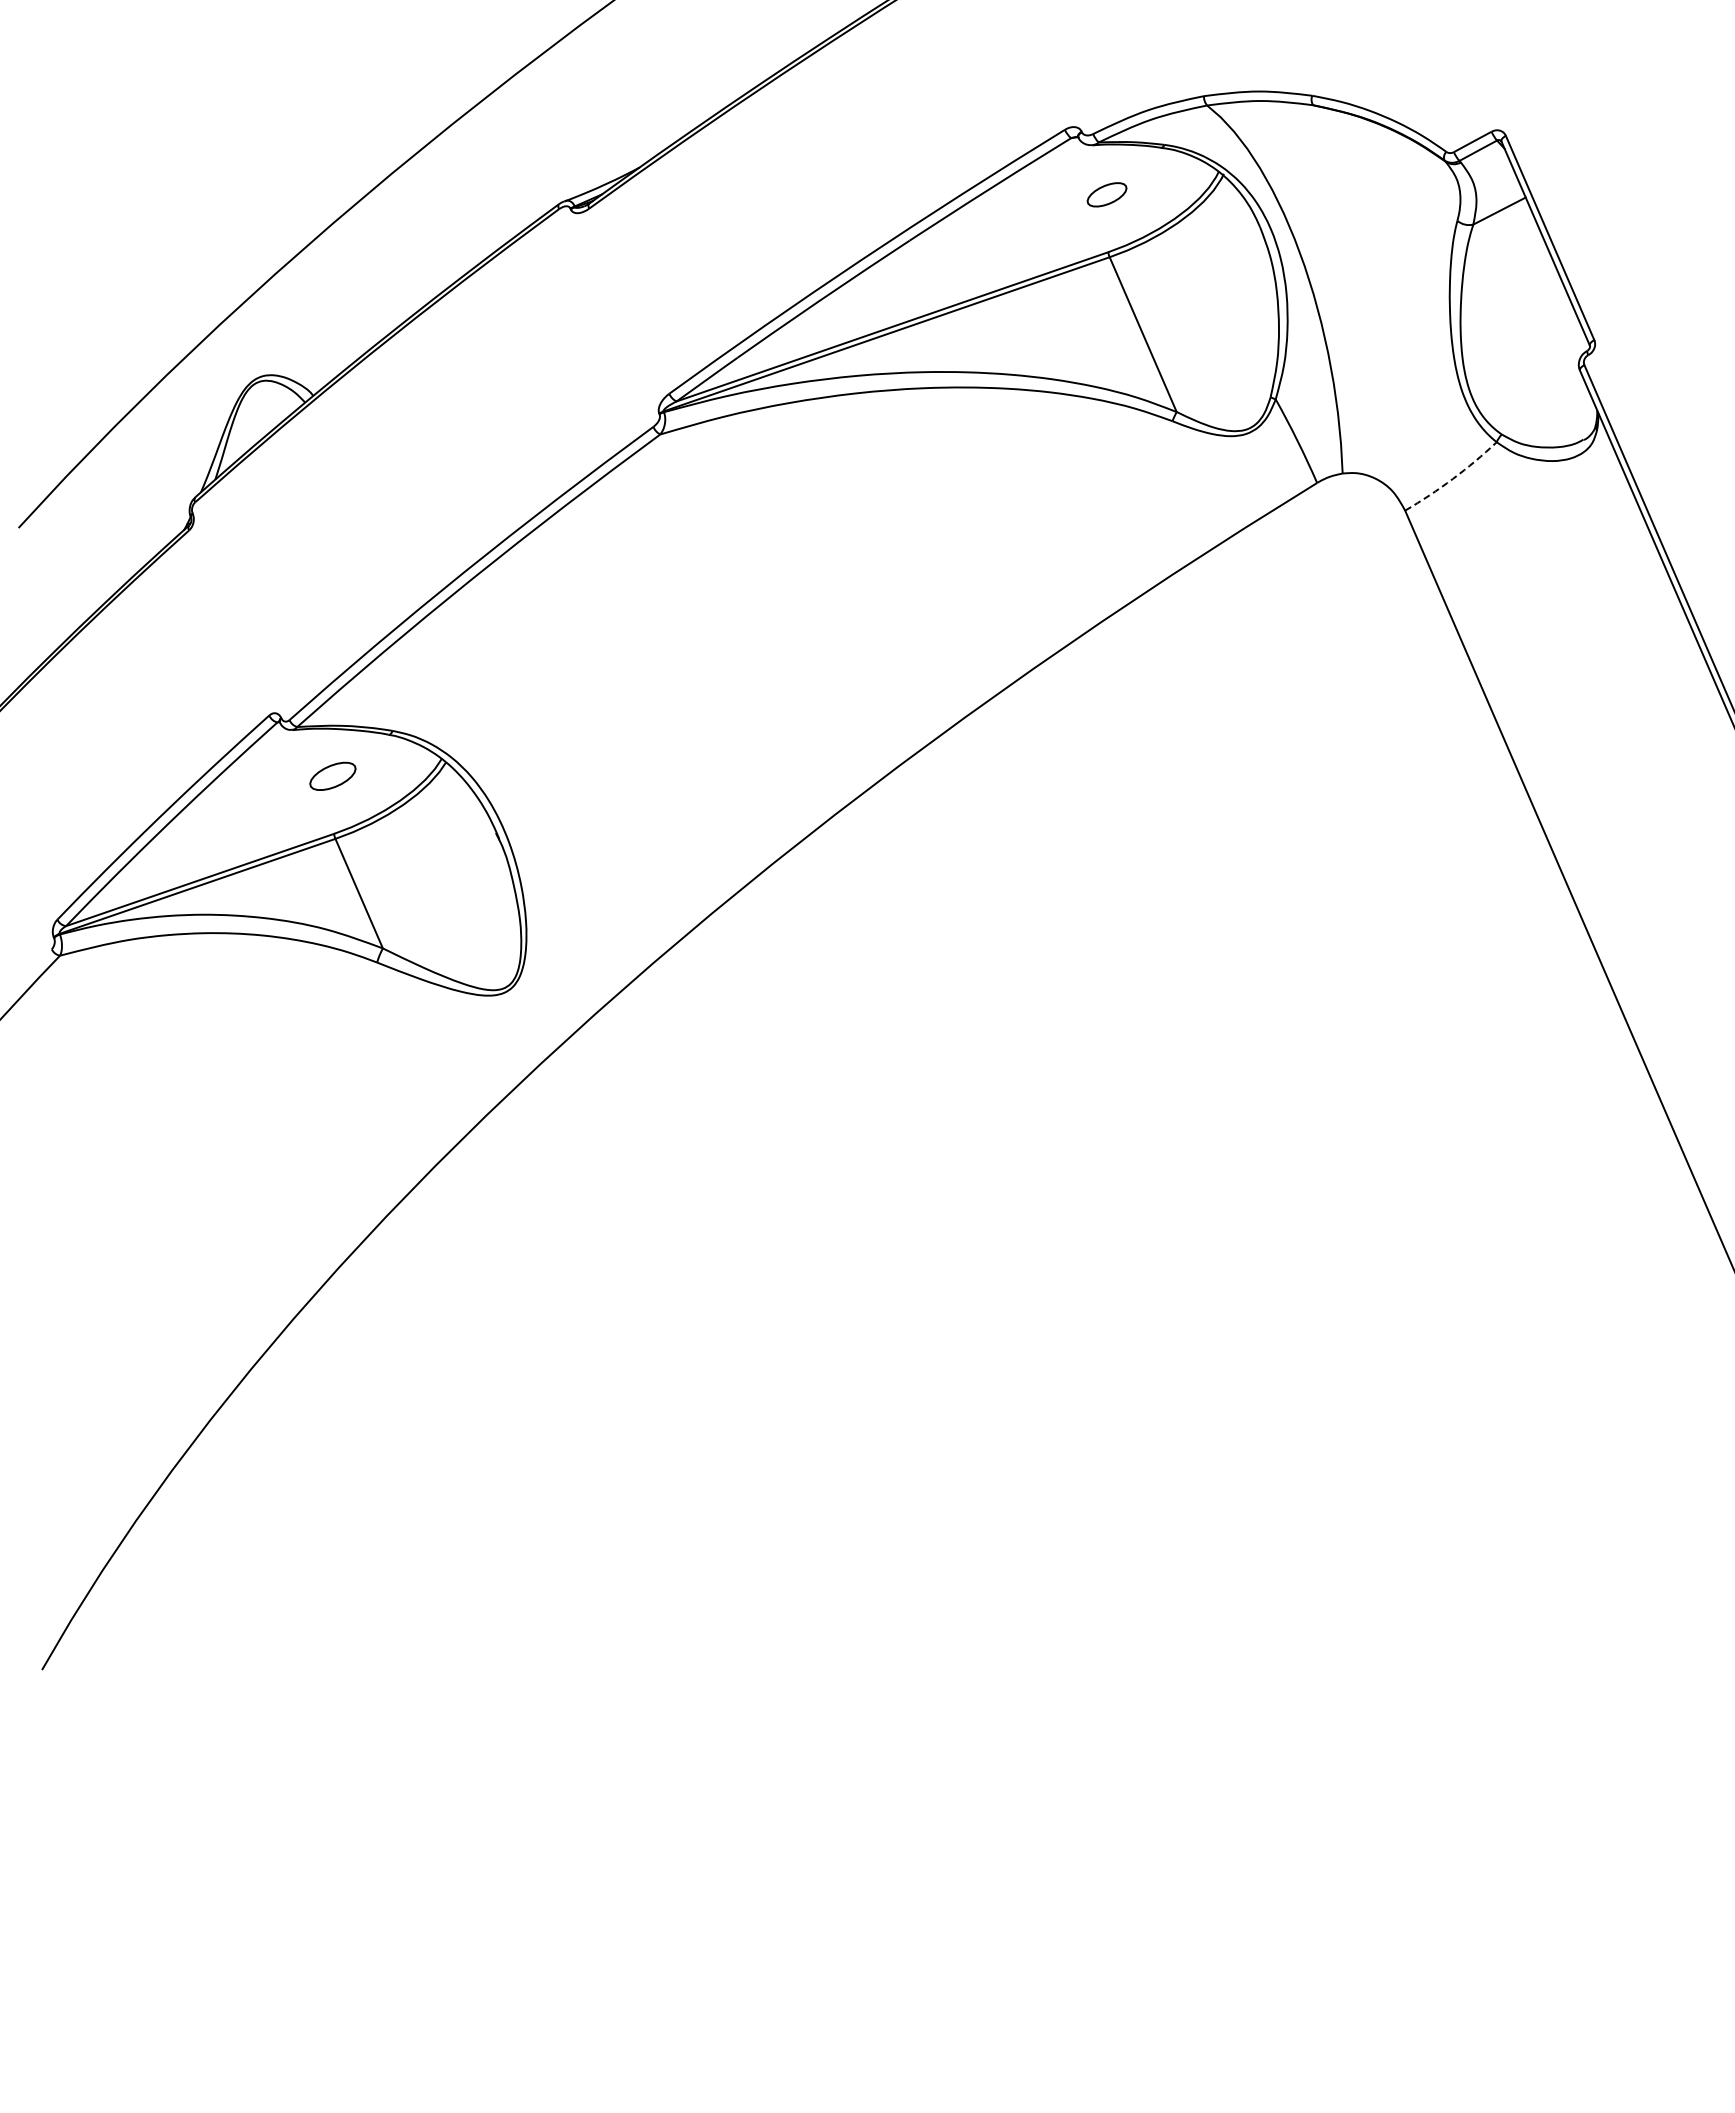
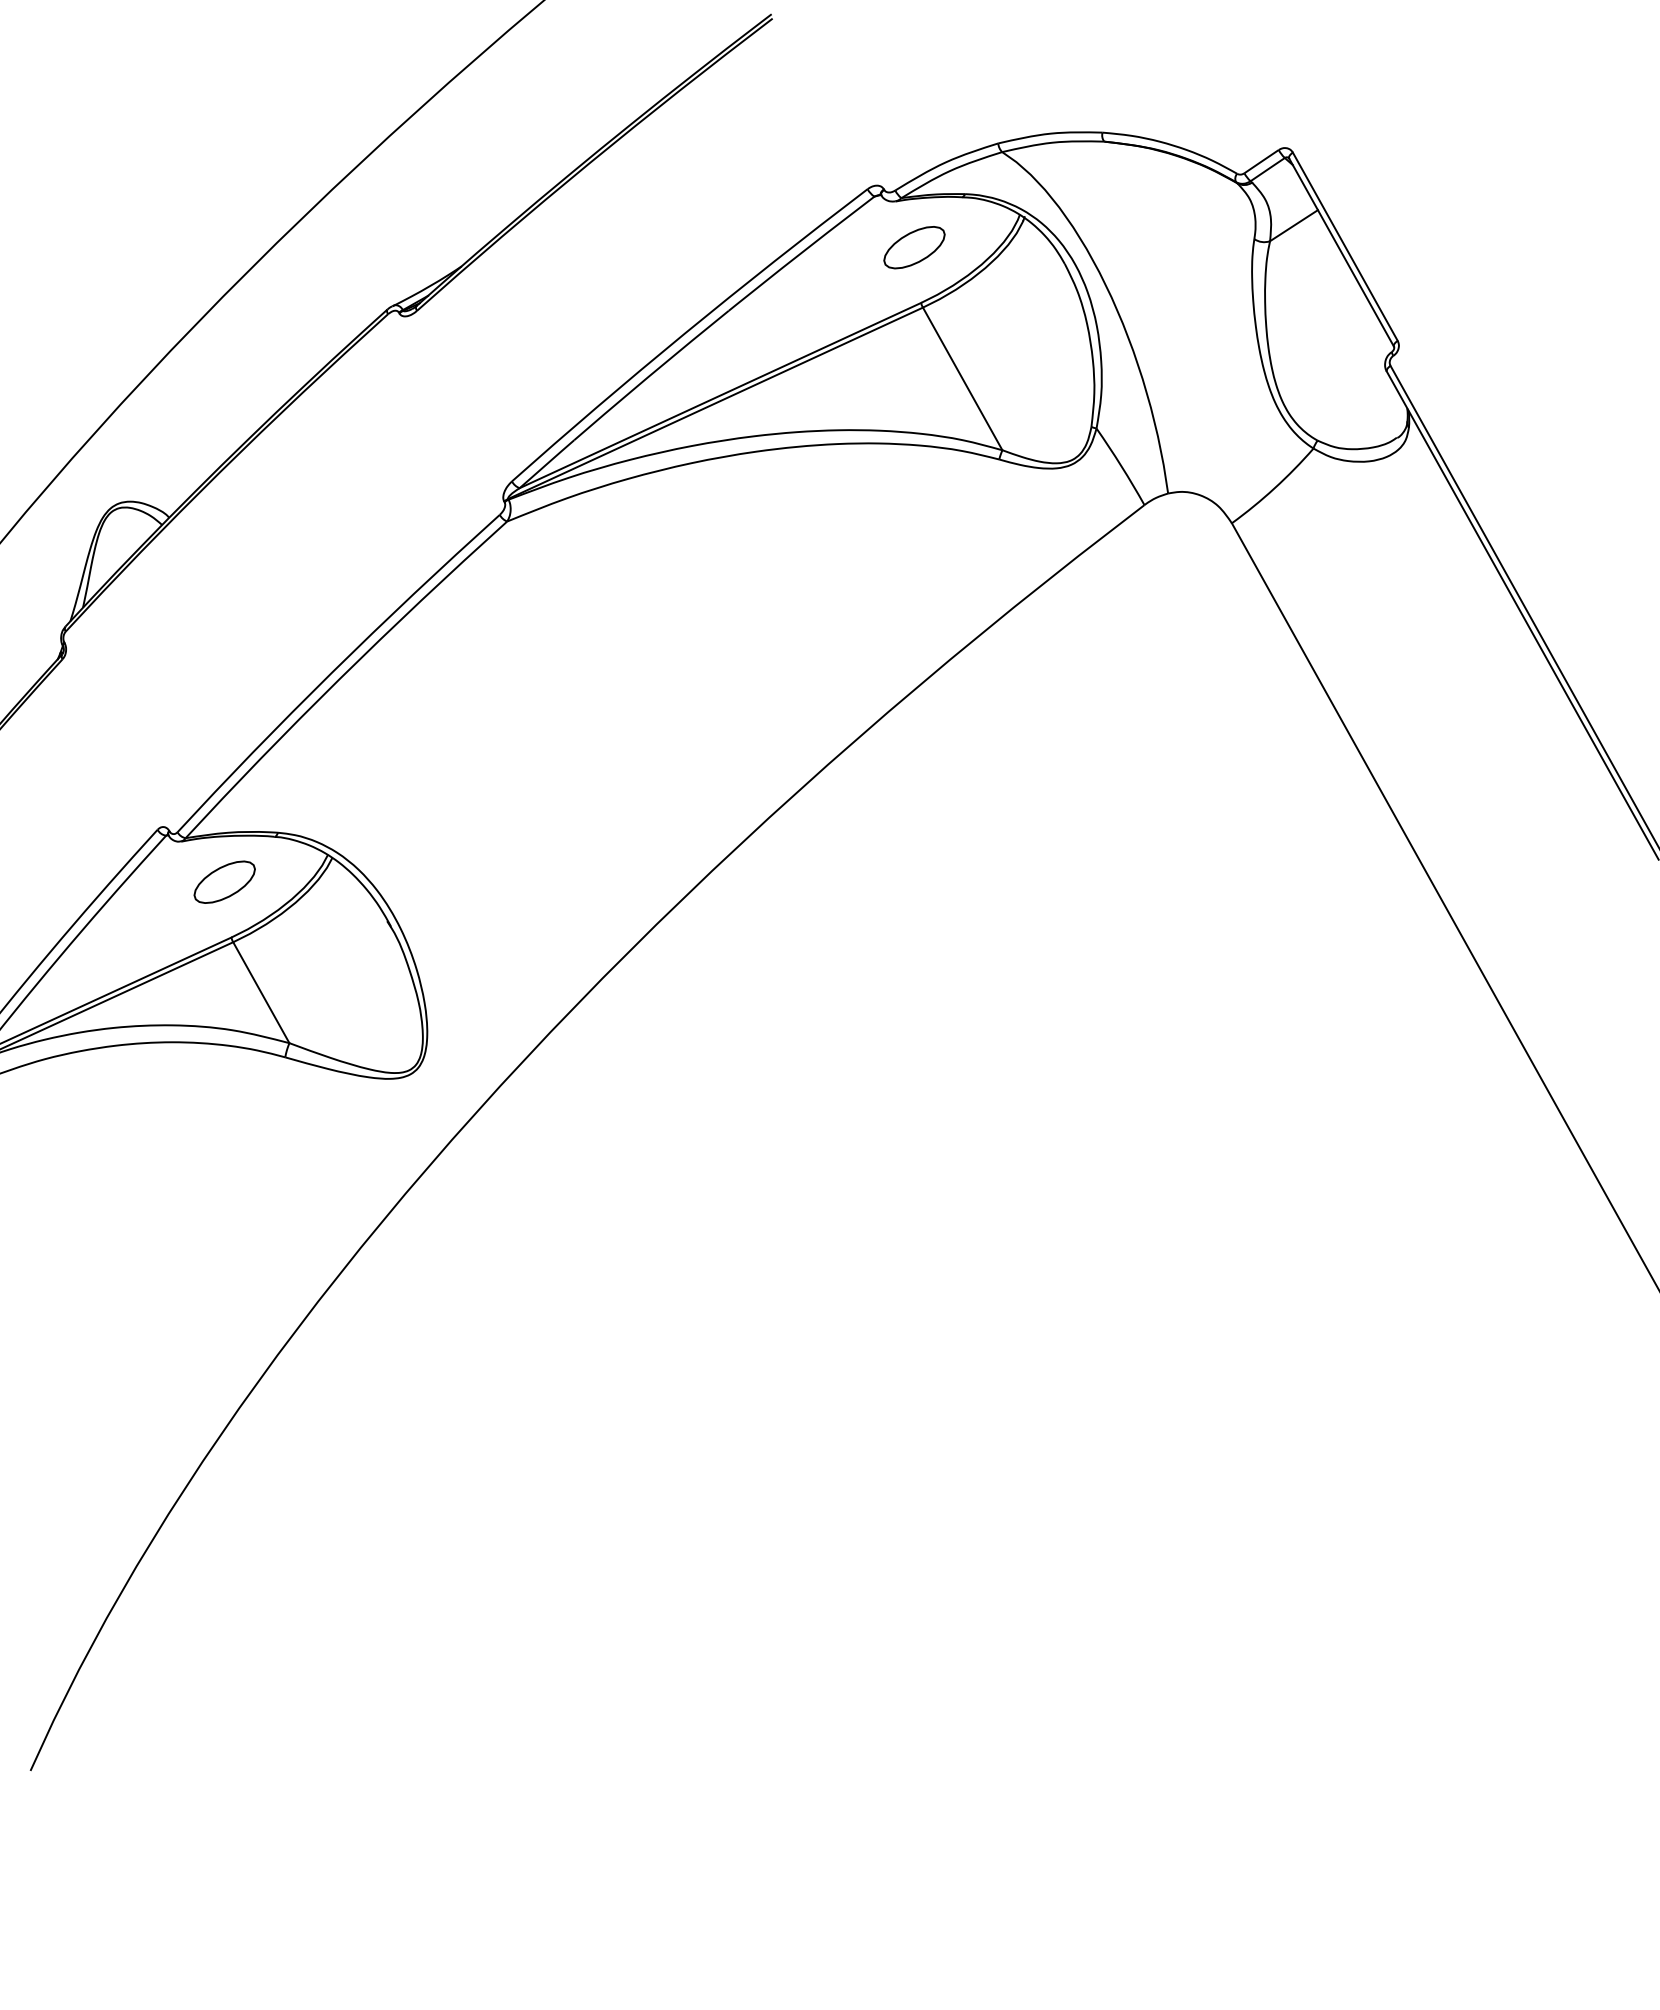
part: (1106, 194) -> (913, 247), size x1.67
arc: (1452, 478) -> (1274, 487), dashed -> solid
part: (332, 776) -> (224, 882), size x1.43

